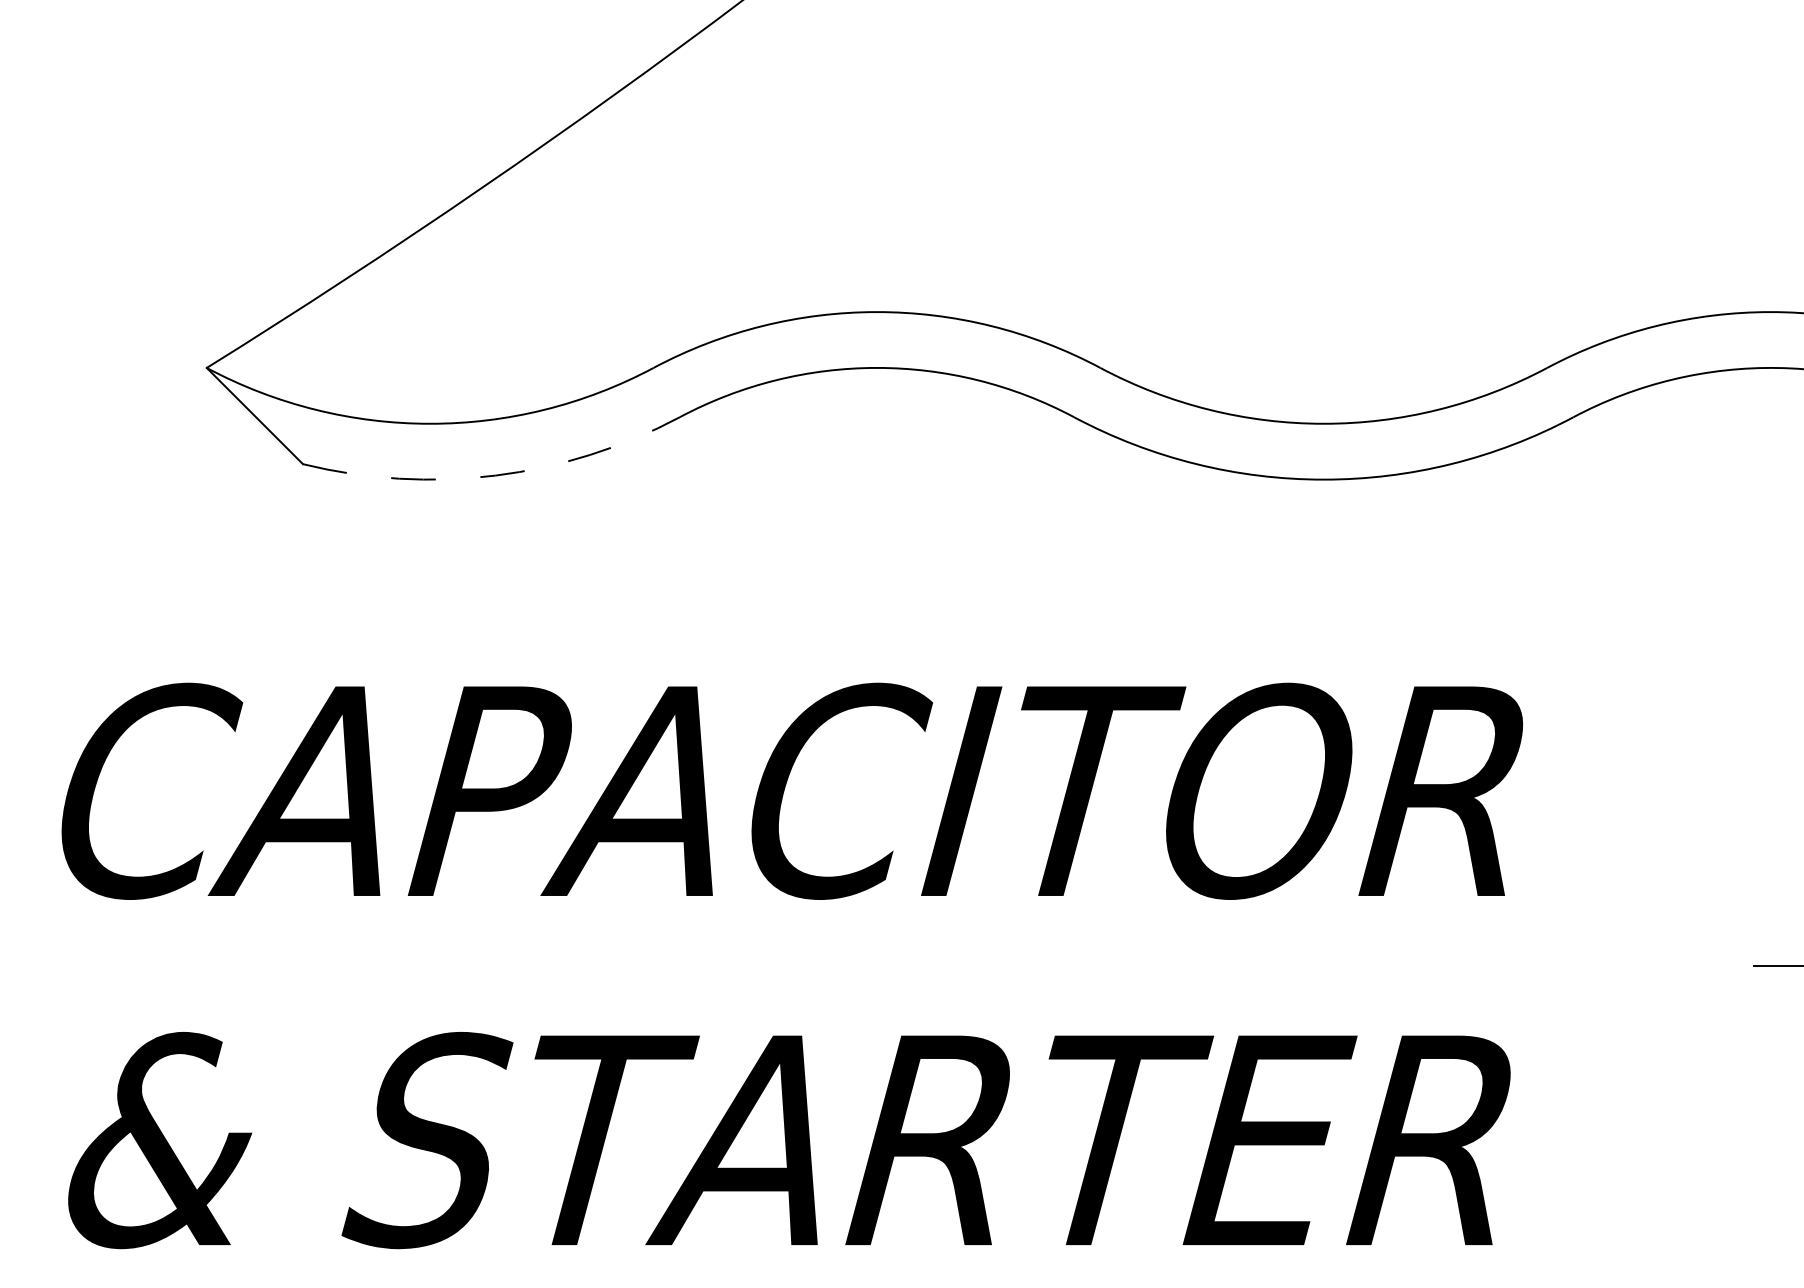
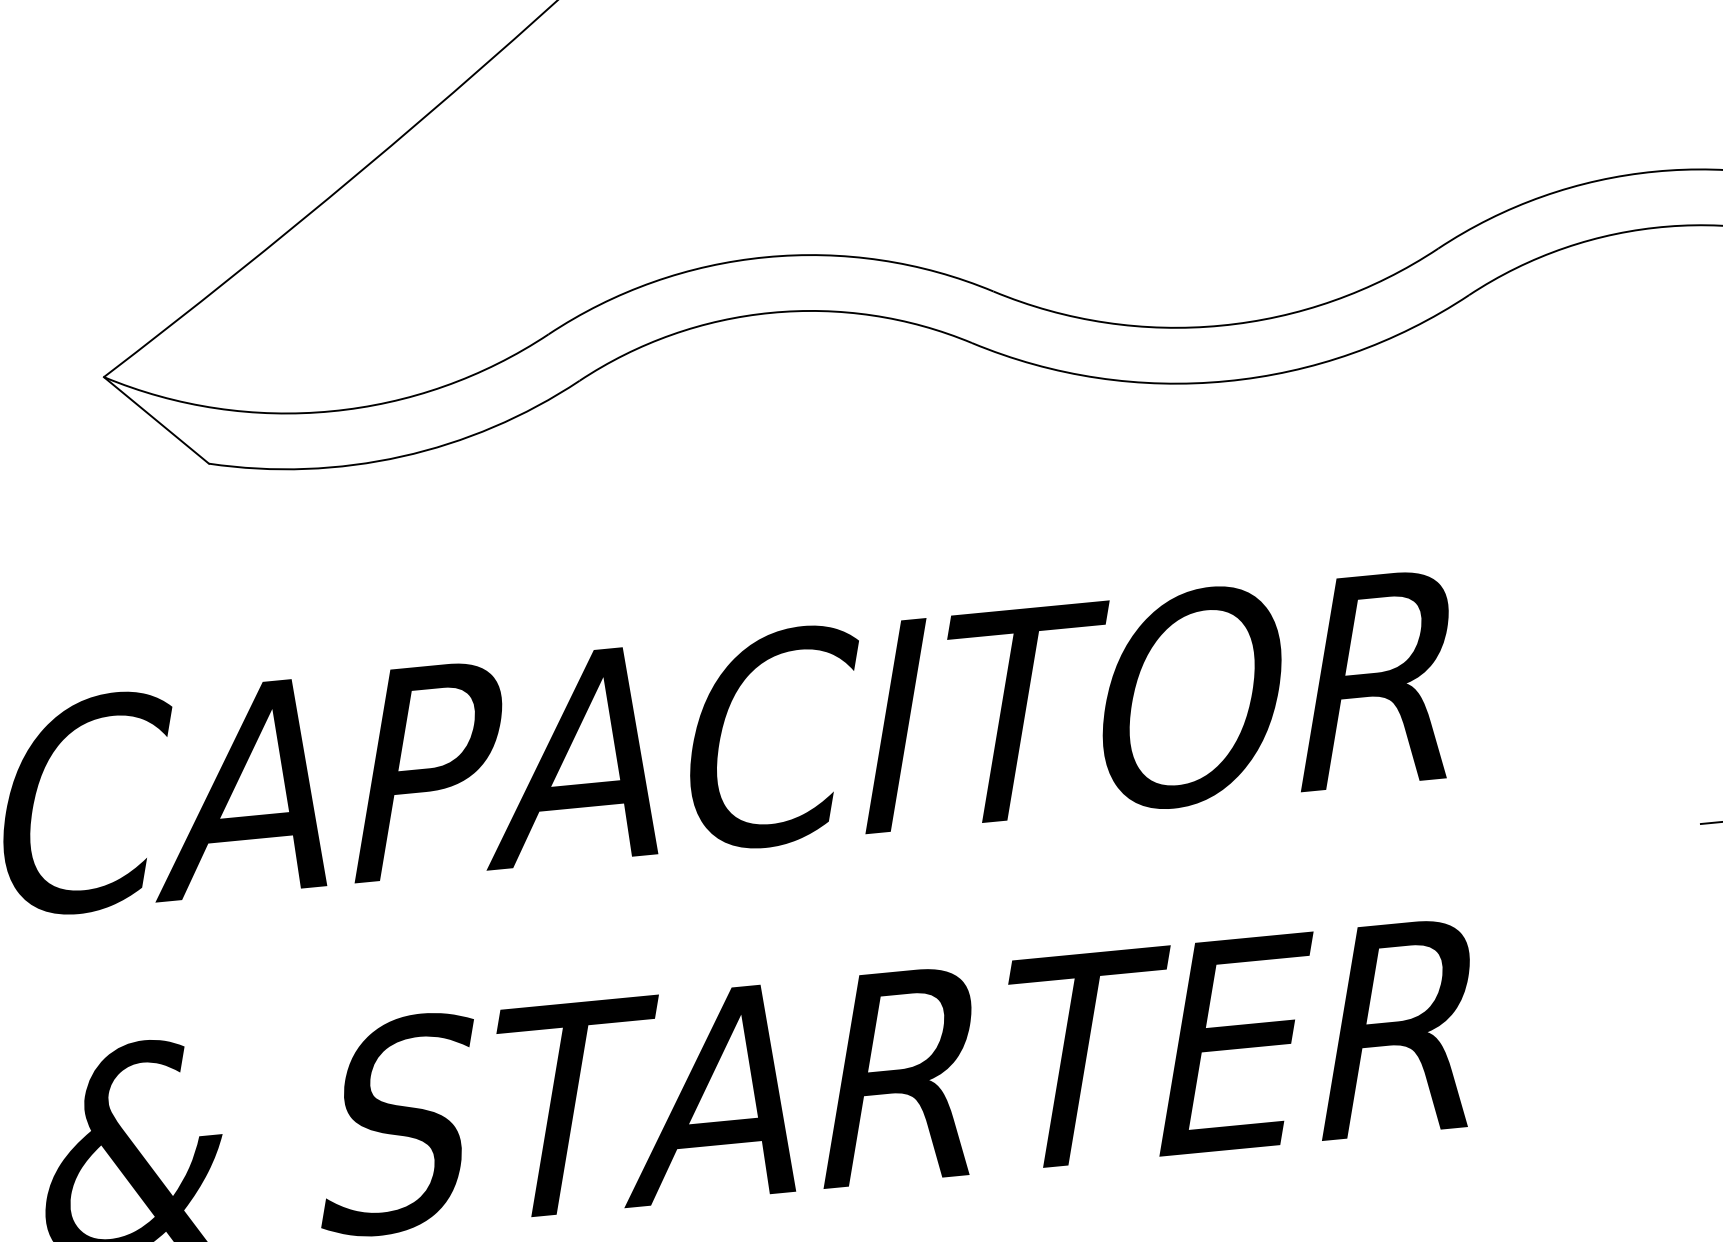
arc: (495, 475) -> (401, 456), dashed -> solid

